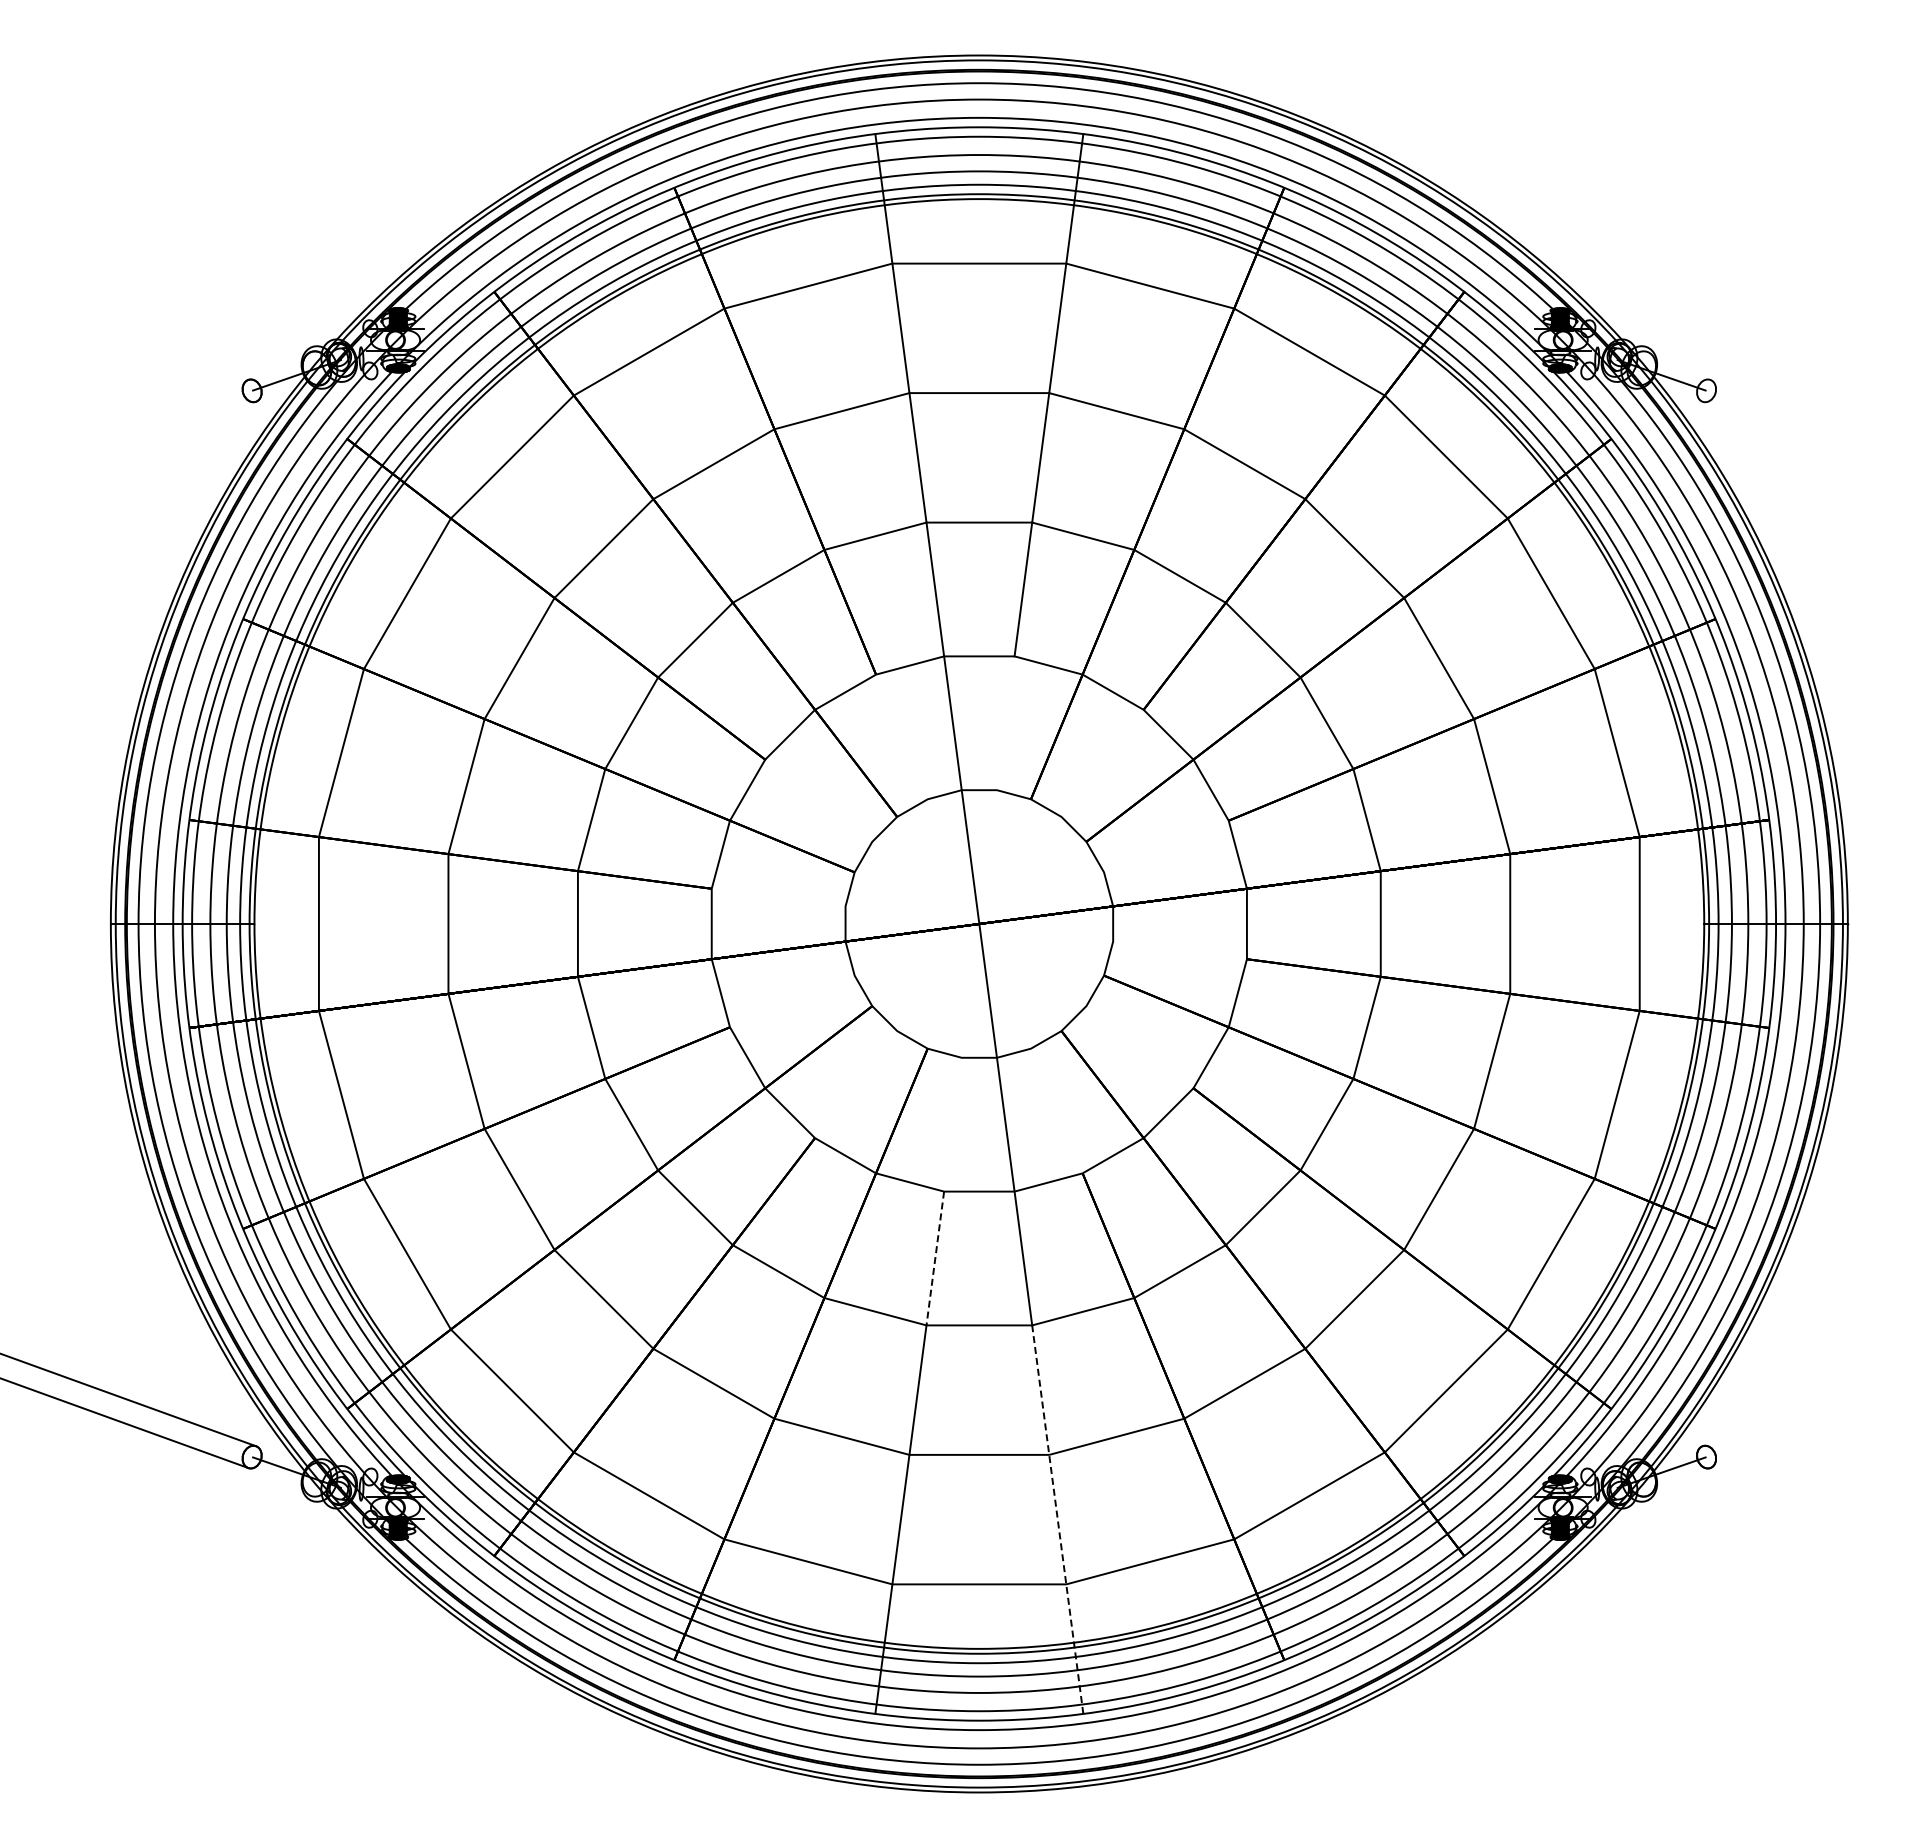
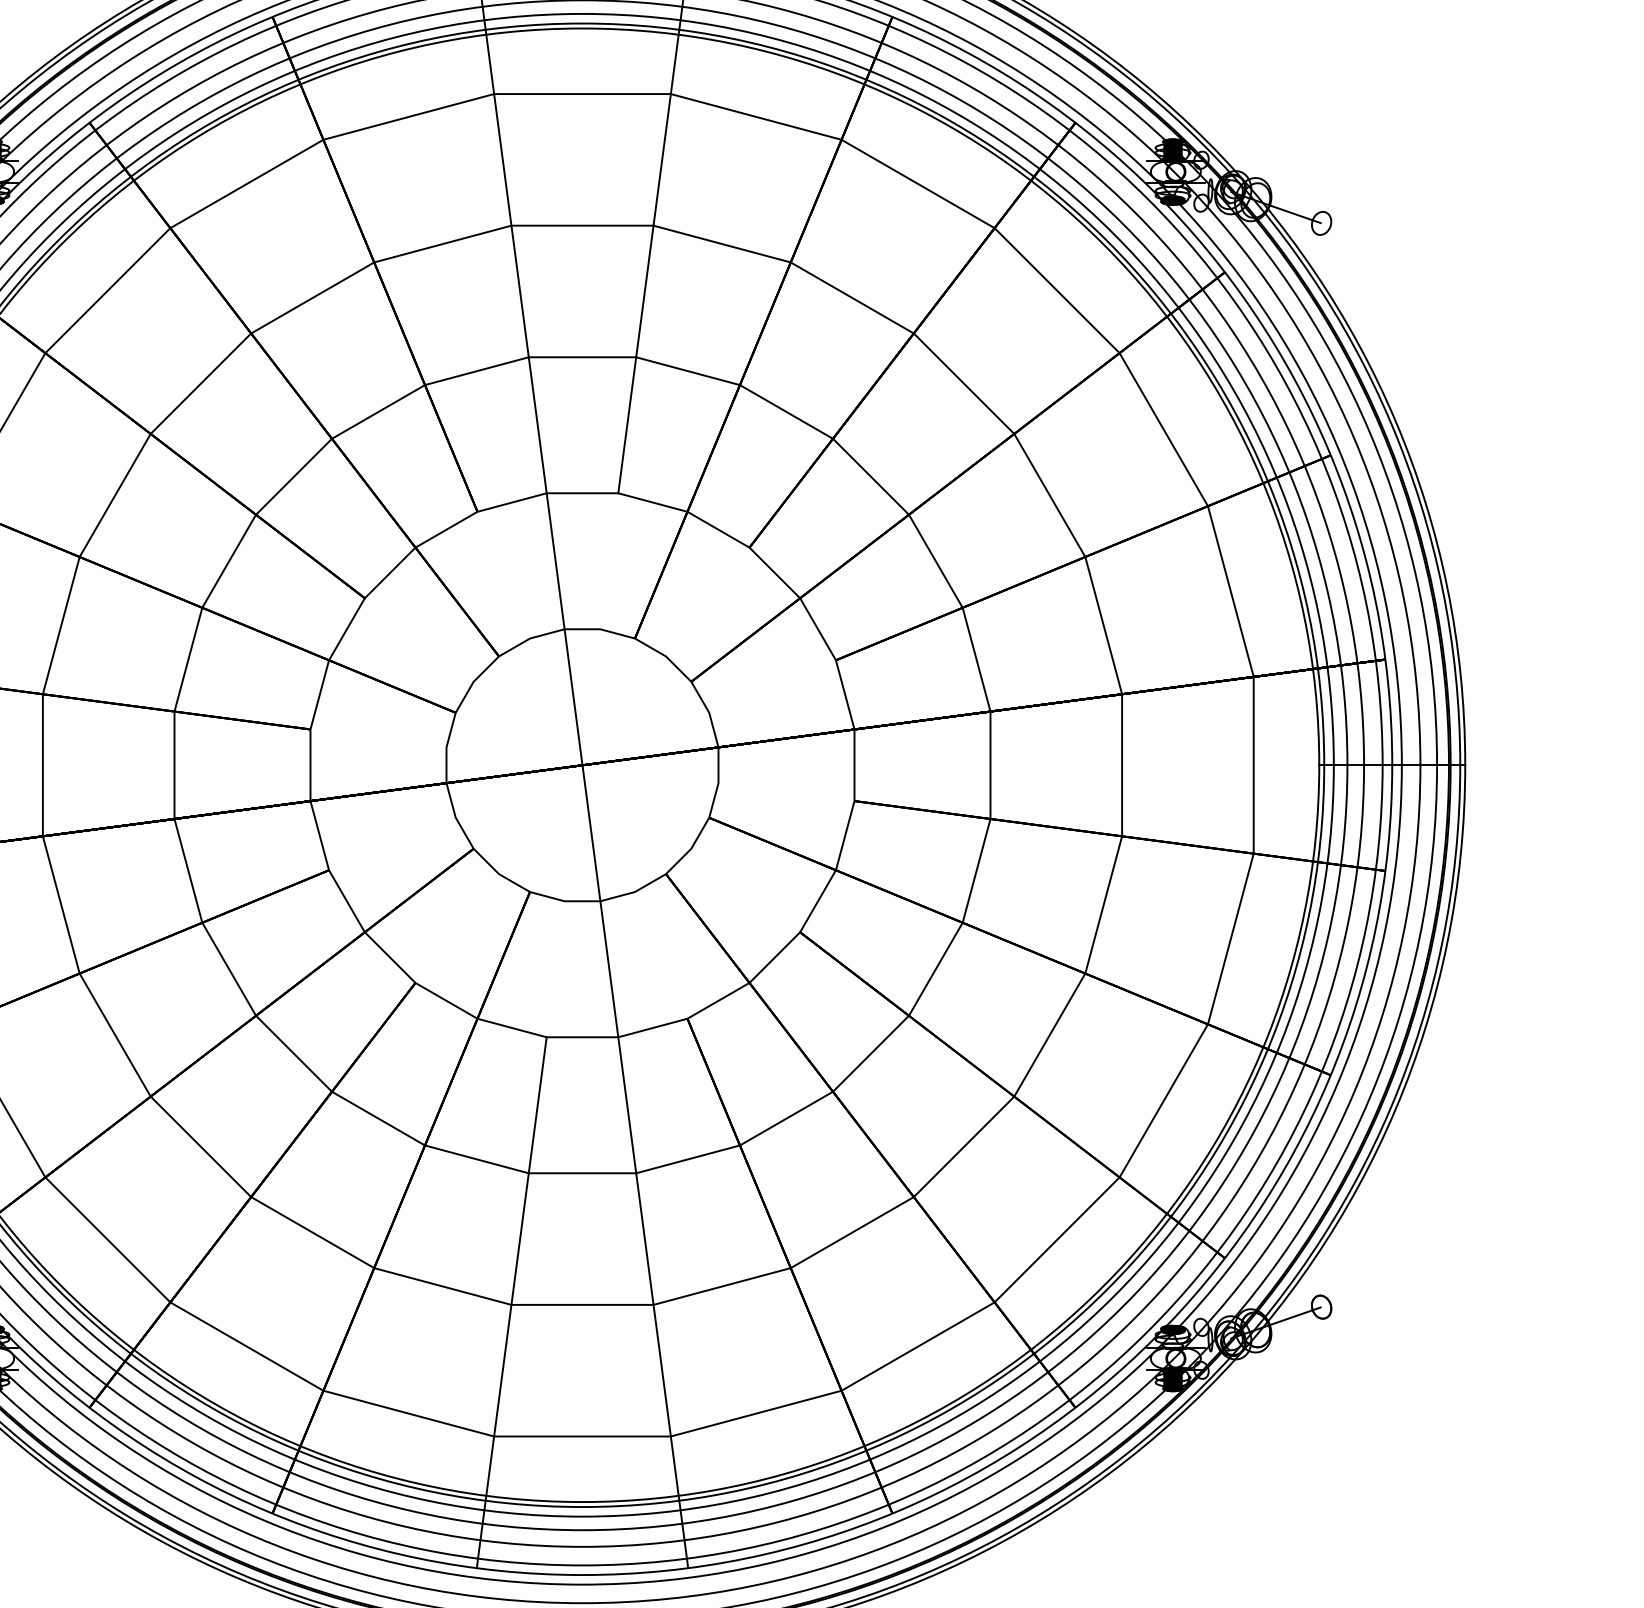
line: (935, 1259) -> (537, 1106), dashed -> solid
line: (1057, 1519) -> (661, 1370), dashed -> solid

